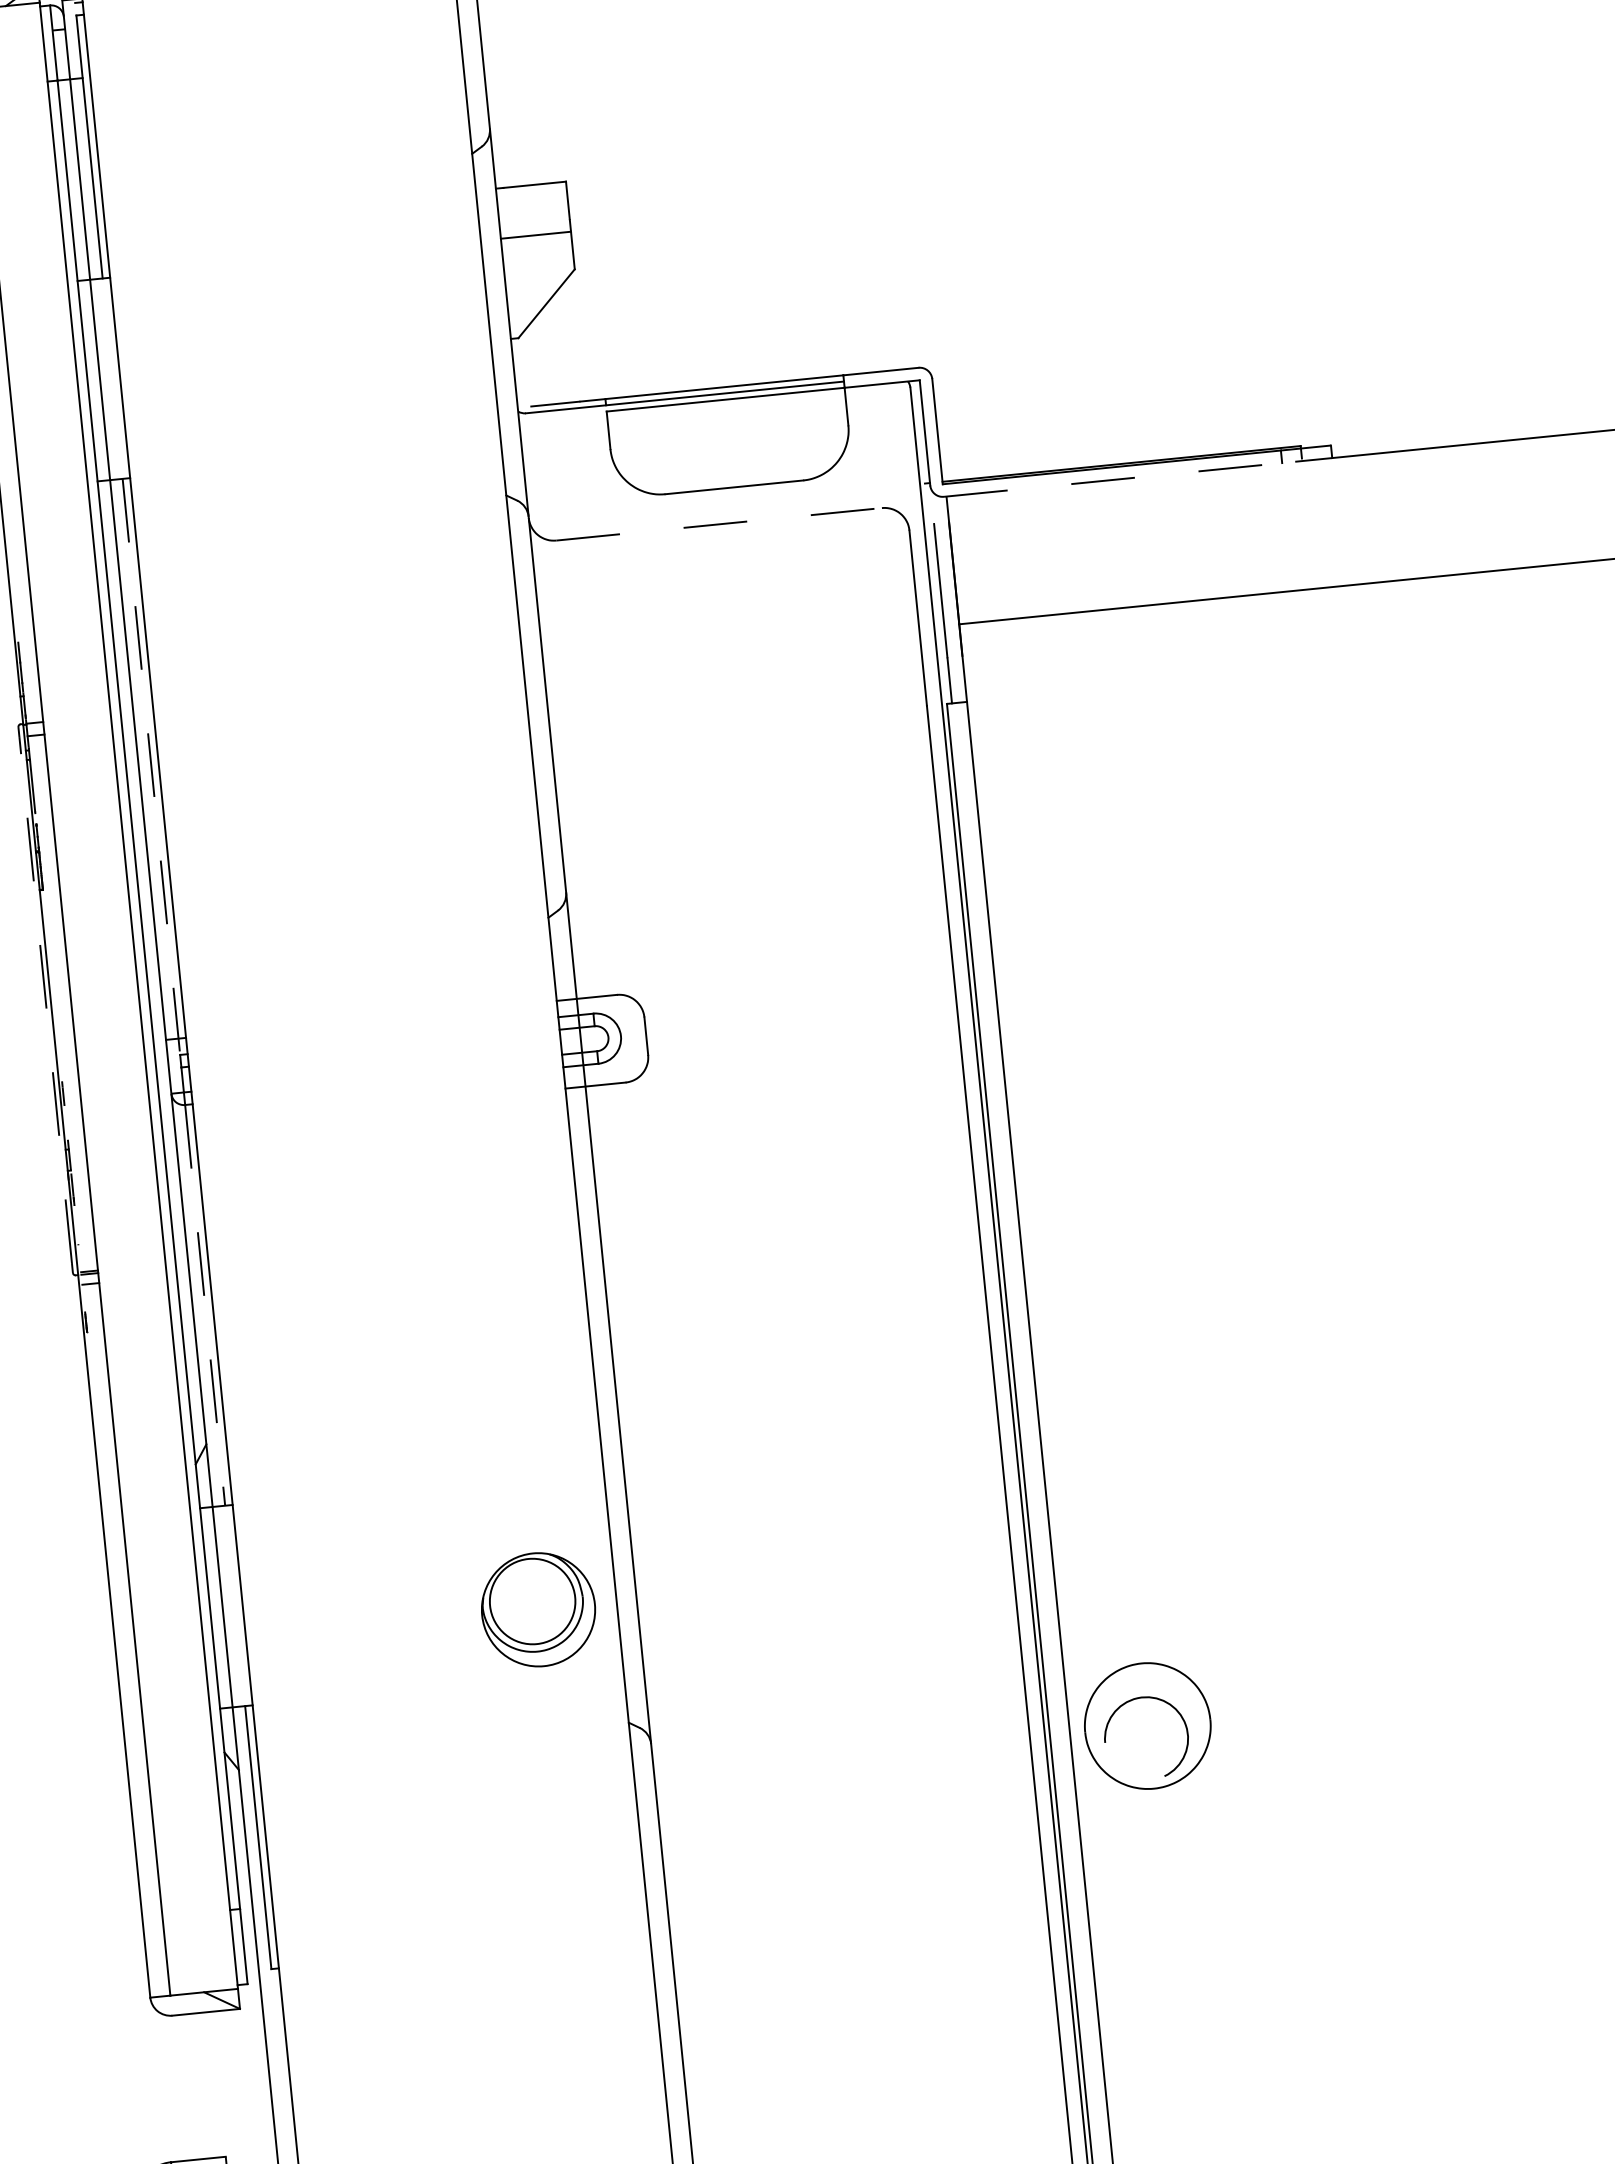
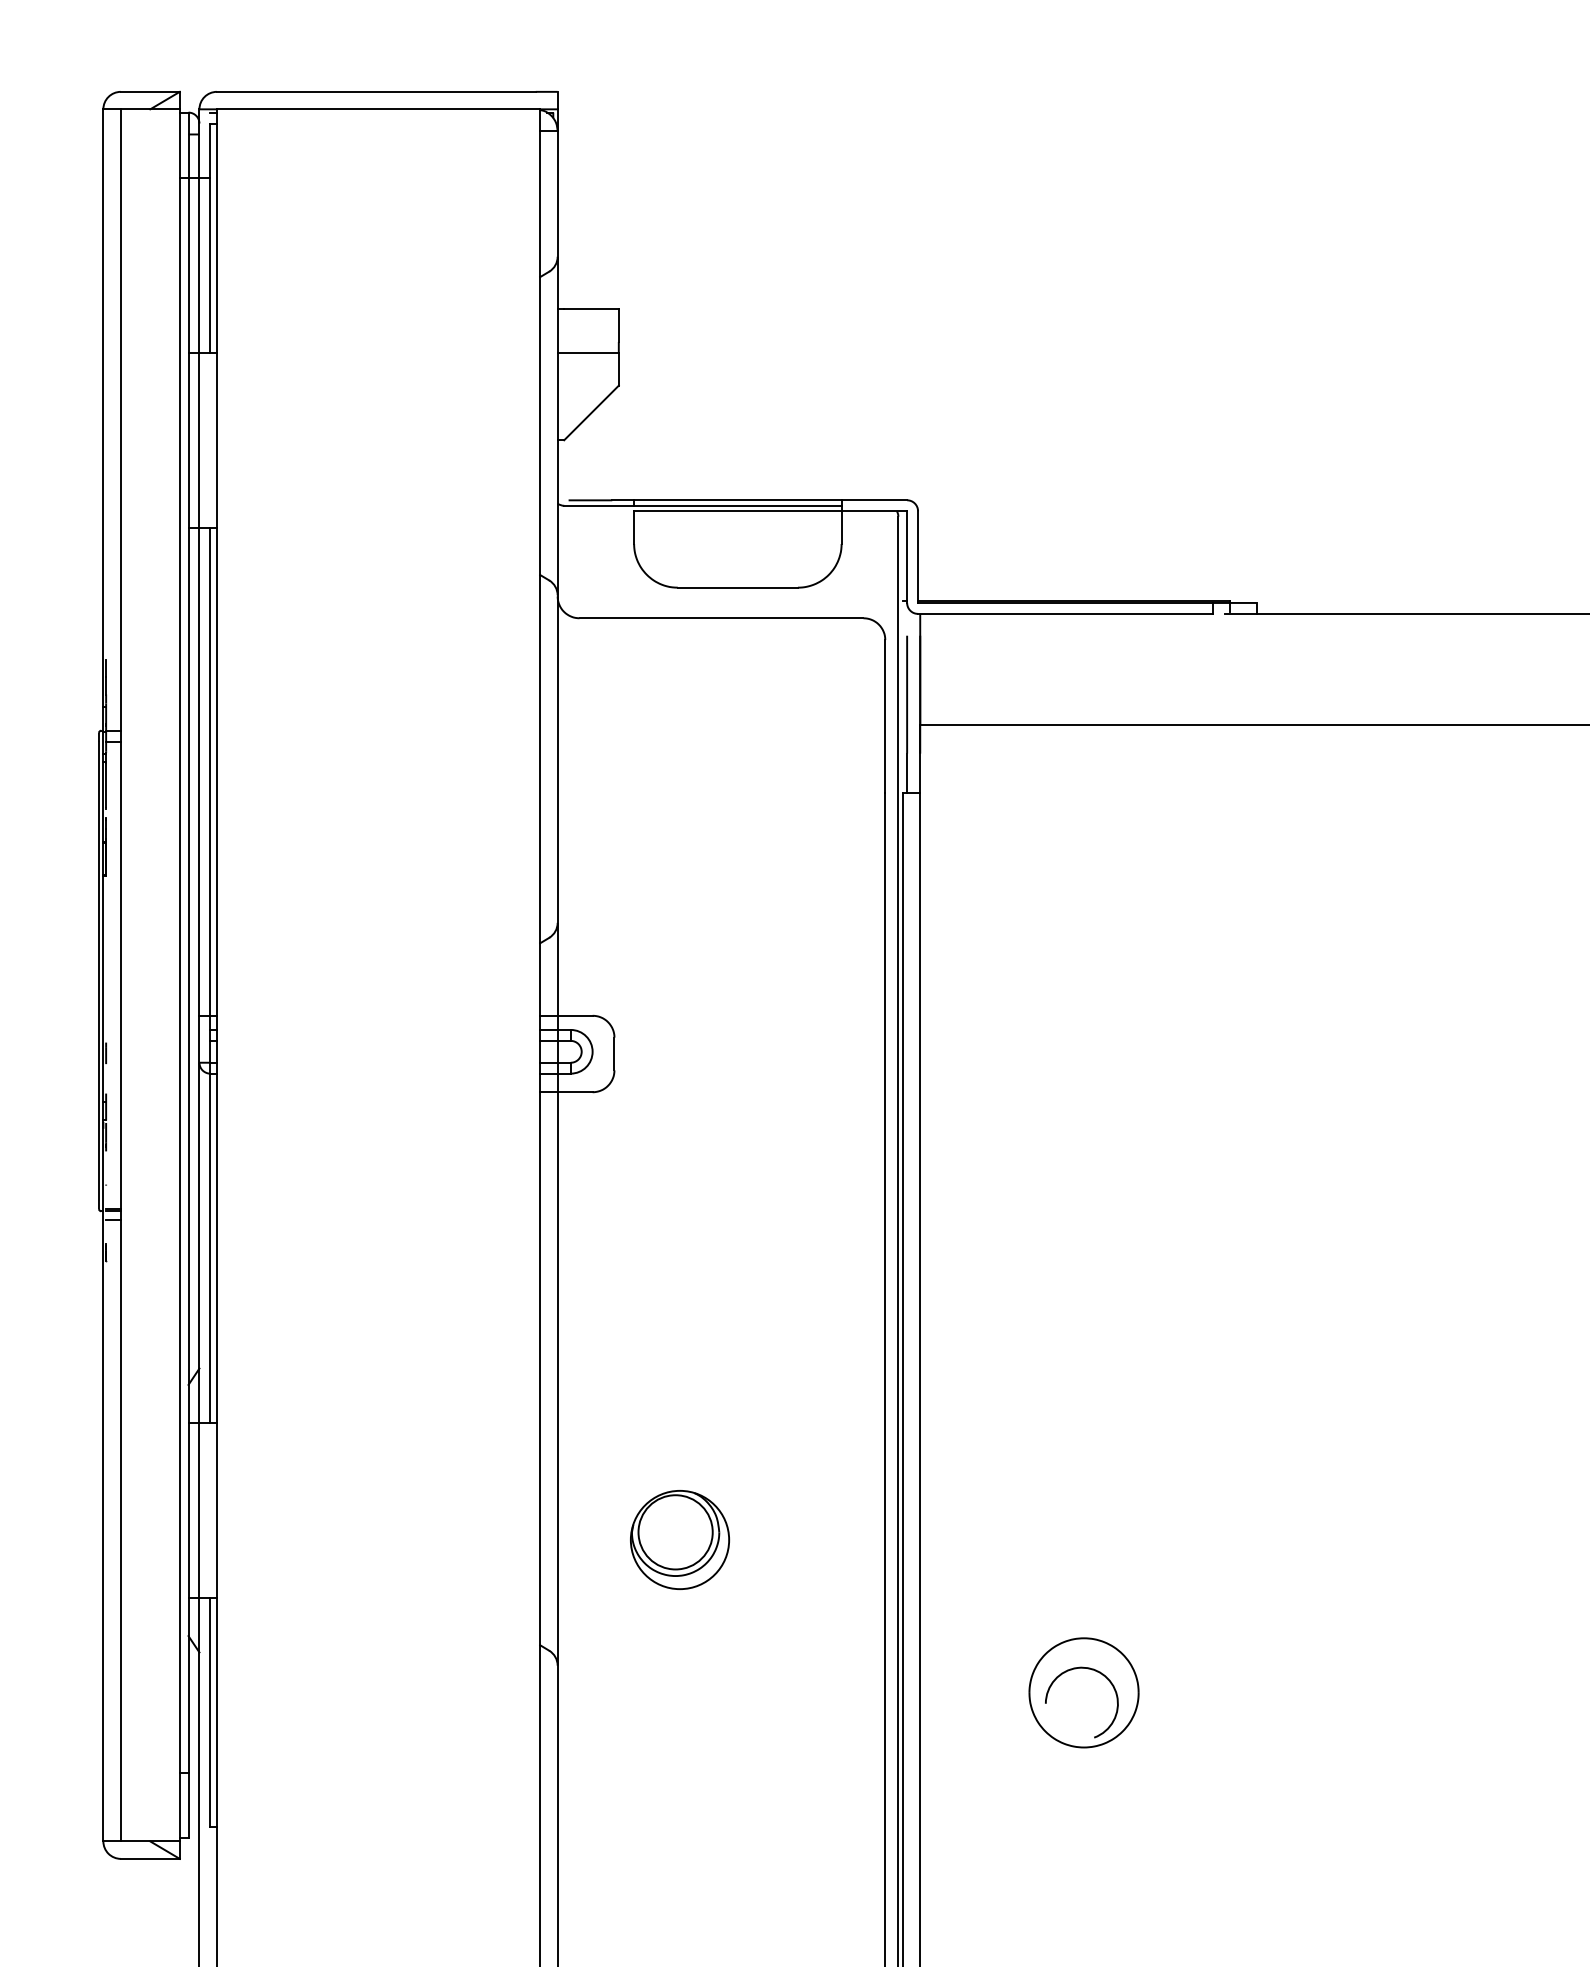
line: (1114, 479) -> (1066, 613), dashed -> solid
line: (719, 524) -> (721, 618), dashed -> solid
line: (151, 767) -> (210, 779), dashed -> solid
line: (45, 999) -> (98, 970), dashed -> solid
line: (205, 1305) -> (210, 1248), dashed -> solid
part: (539, 1609) -> (680, 1539), moved
part: (1147, 1725) -> (1083, 1692), moved

